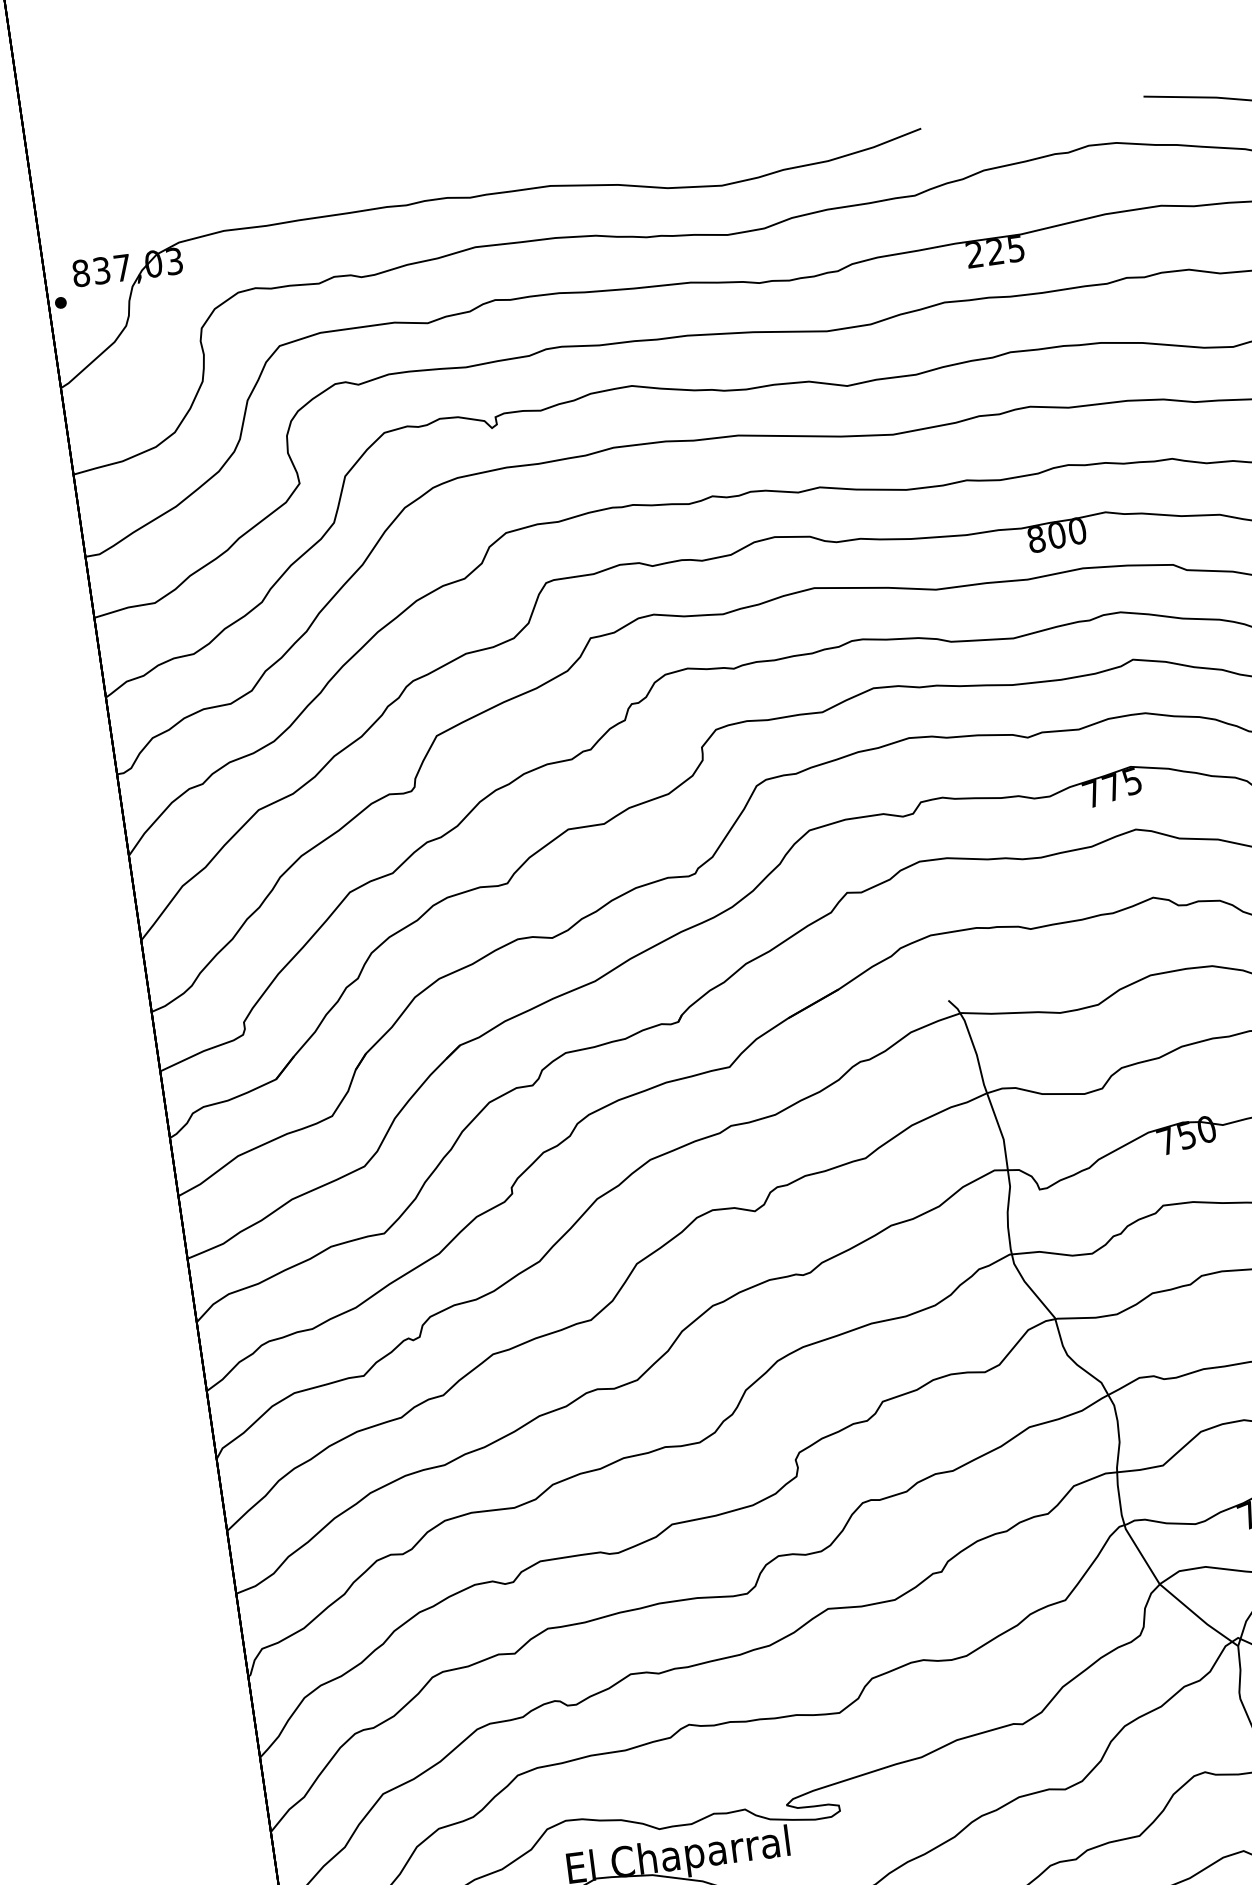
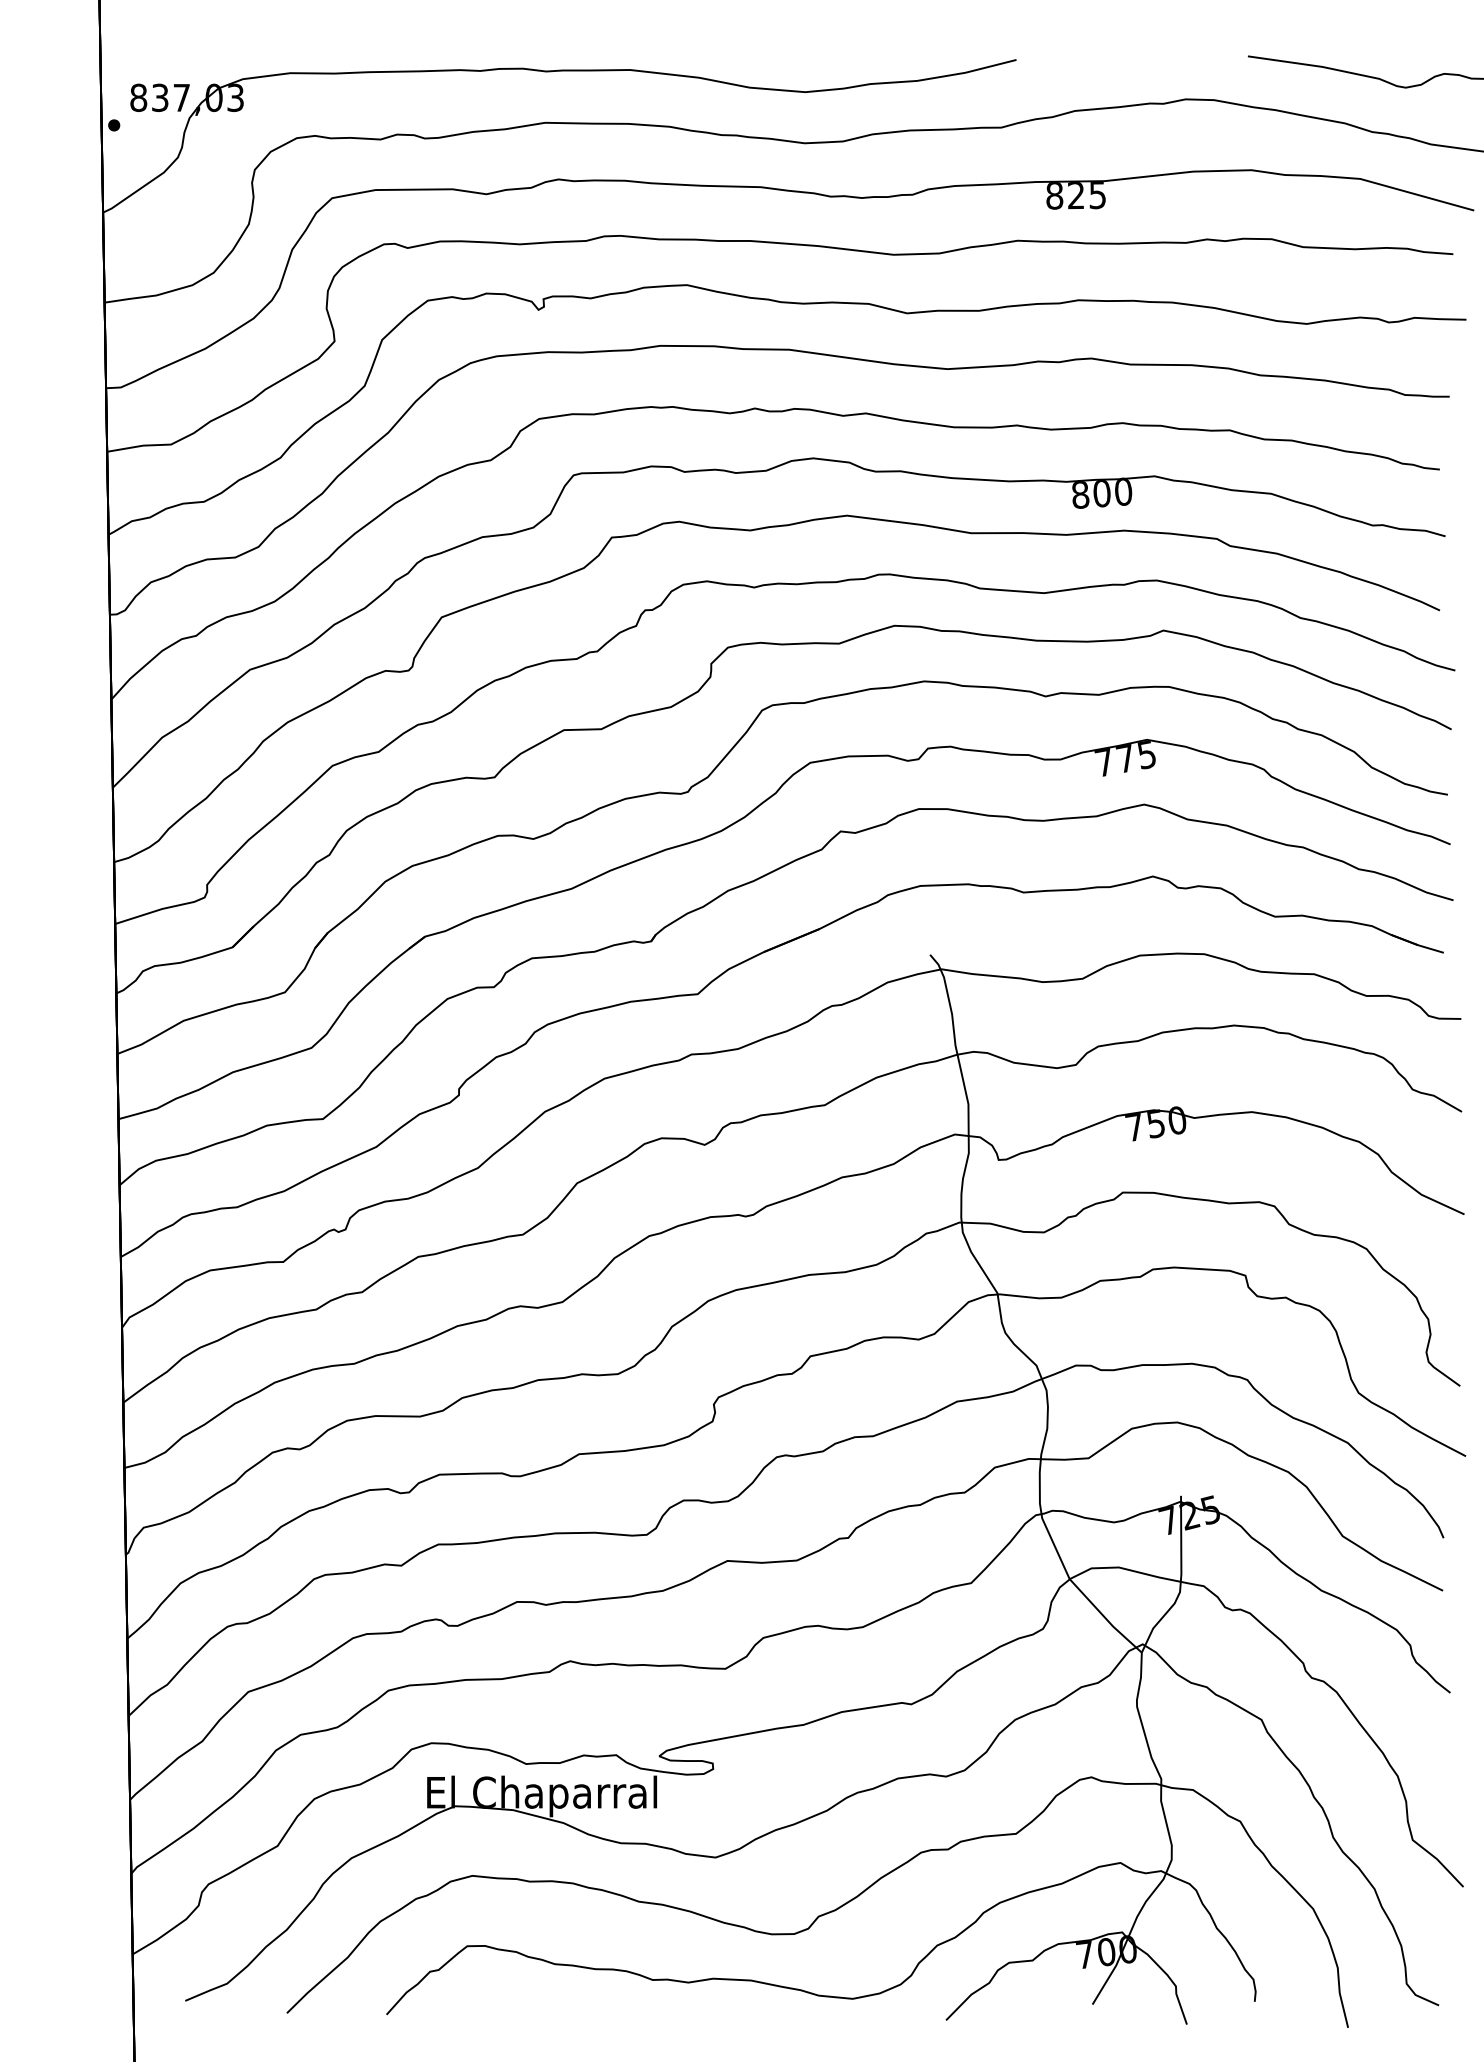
text: (974, 254) -> (1054, 195), 225 -> 825

